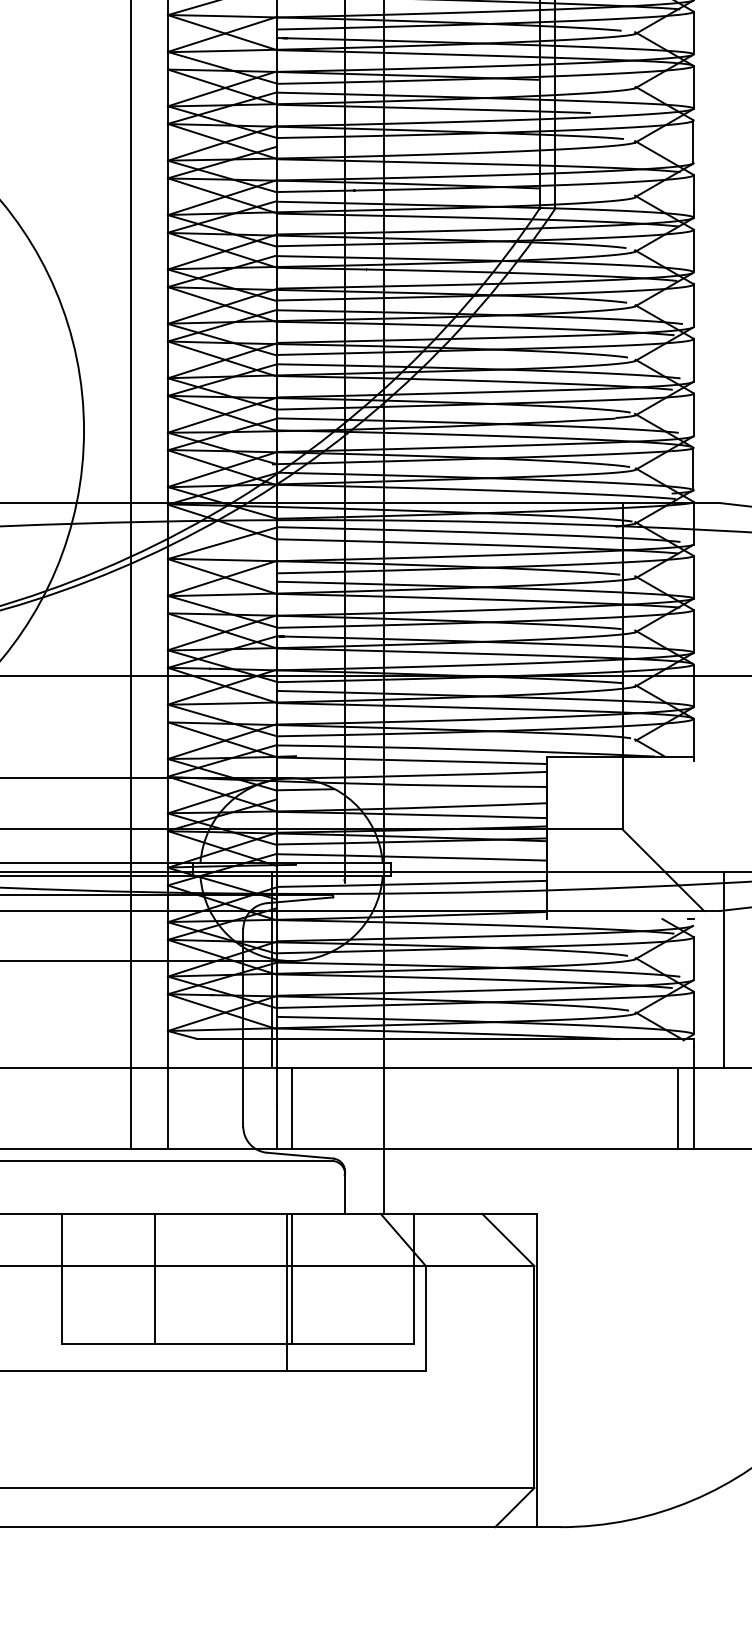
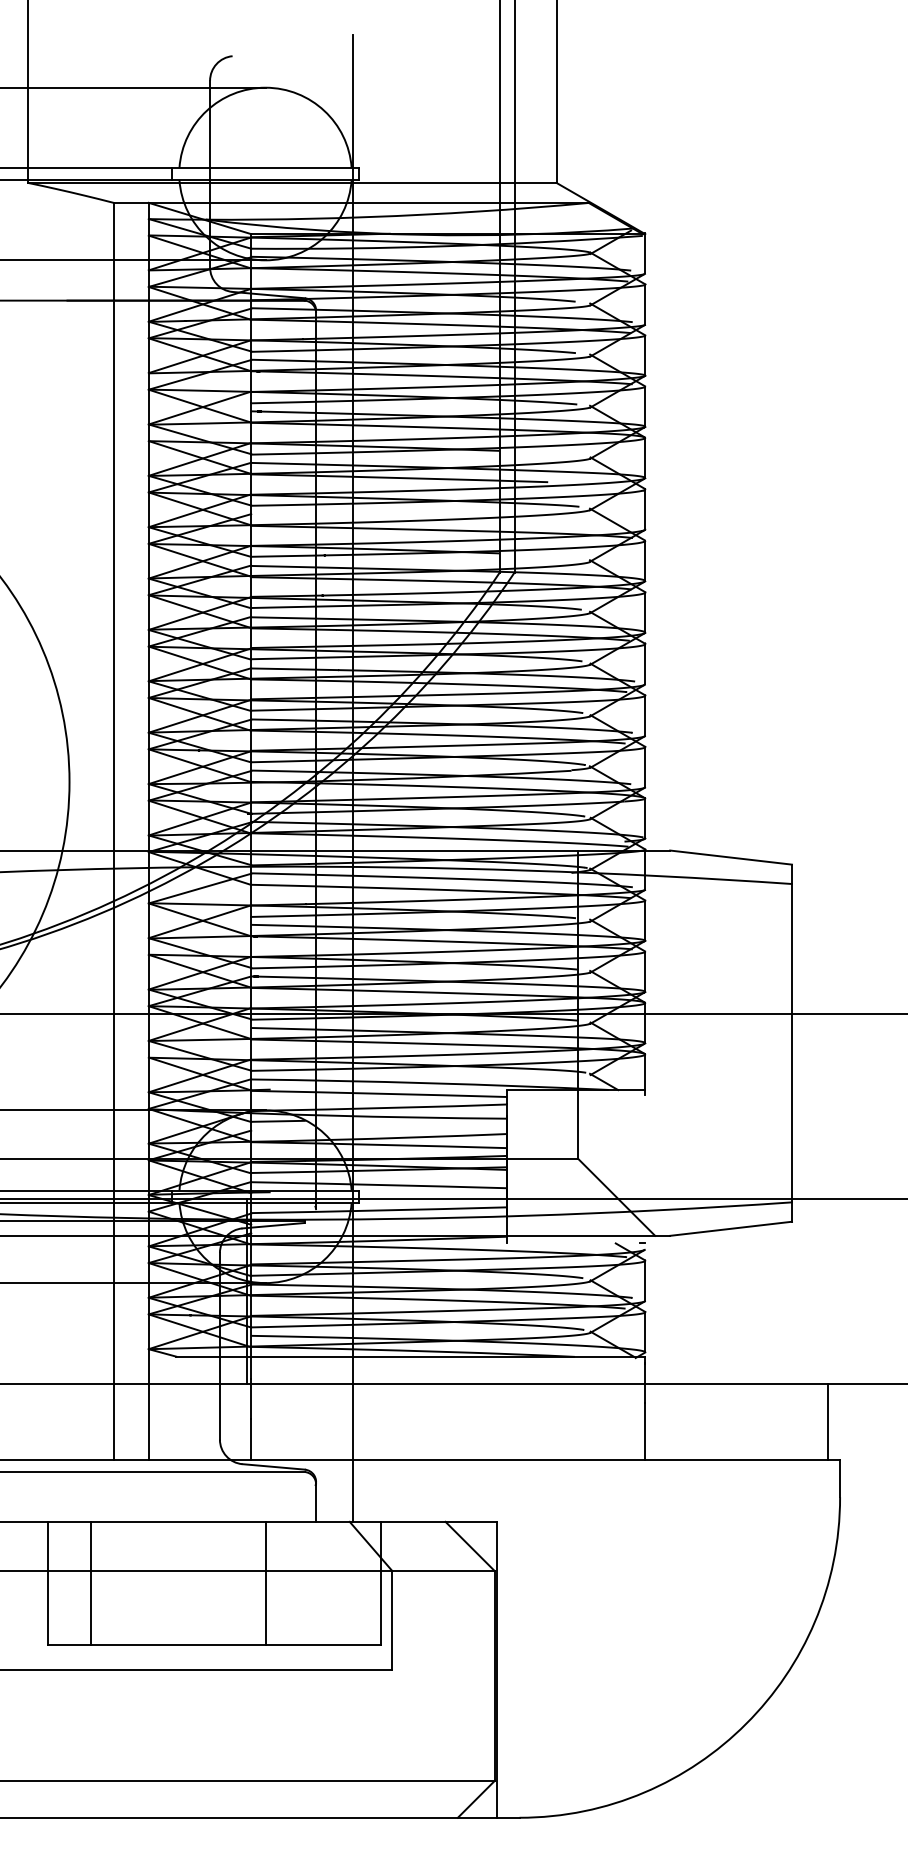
line: (723, 968) -> (673, 1290), removed
line: (292, 1107) -> (266, 1421), removed
line: (677, 1107) -> (630, 1421), removed
line: (154, 1279) -> (90, 1583), moved
line: (287, 1291) -> (261, 1595), removed

